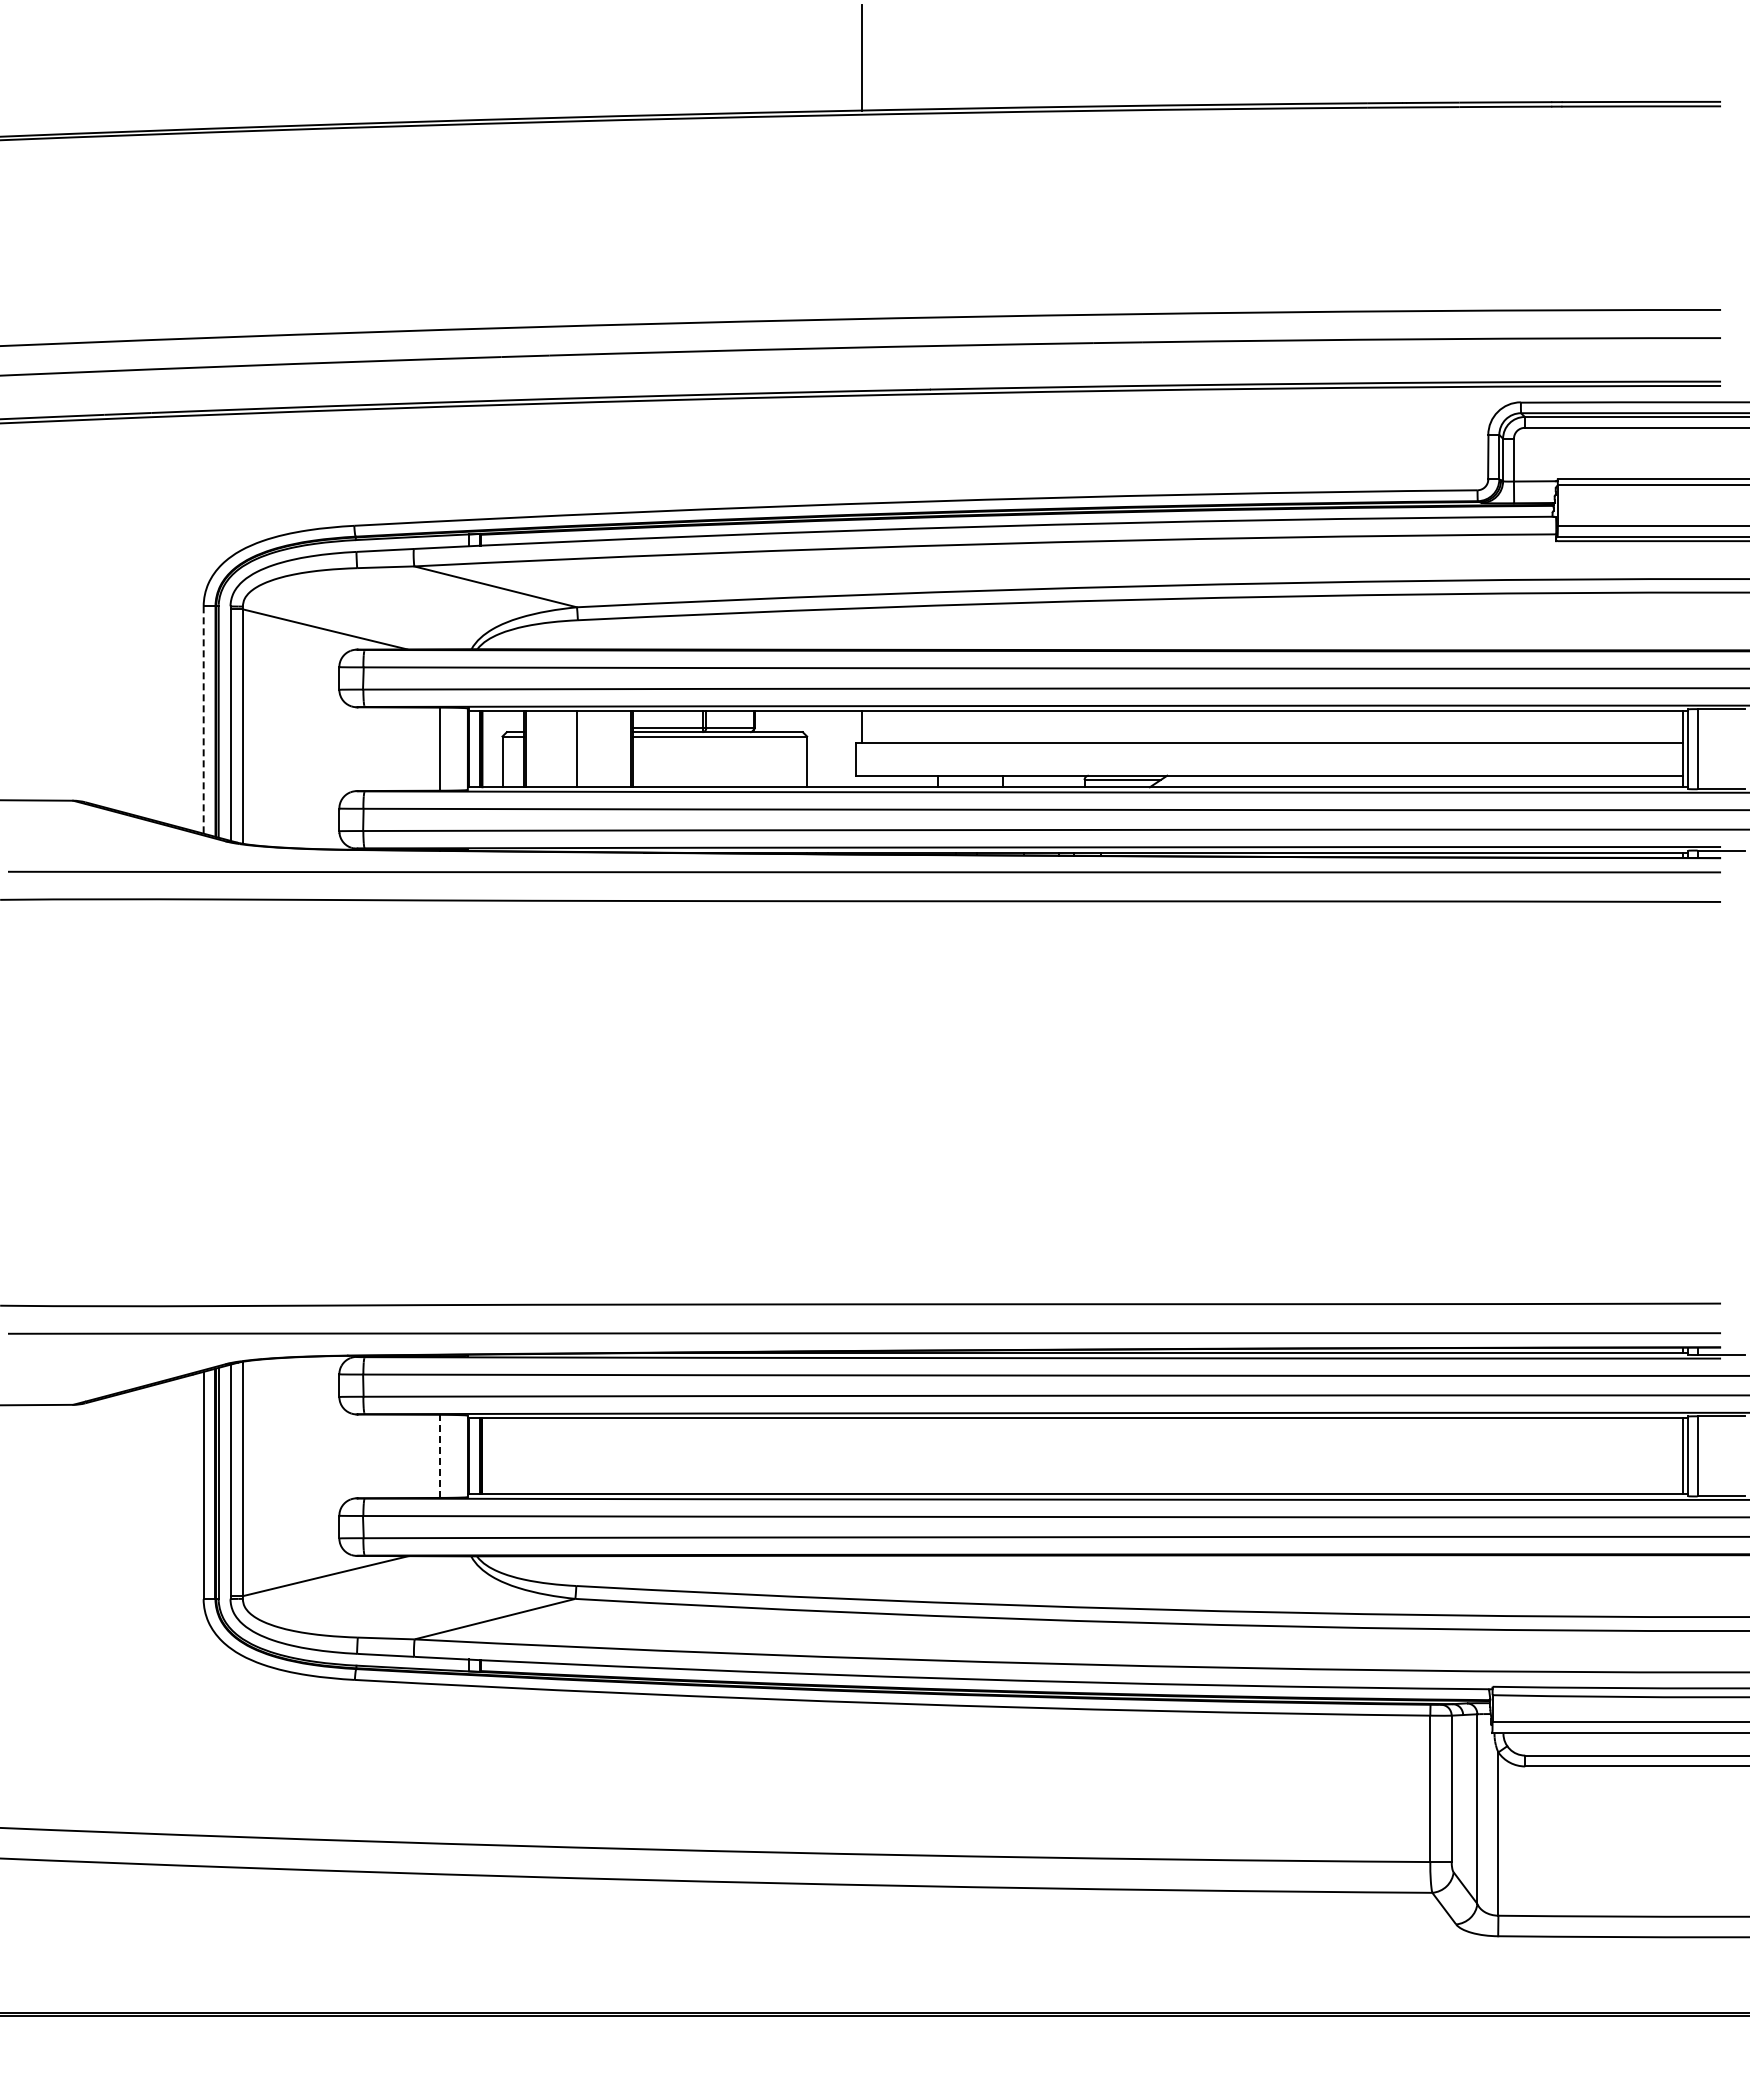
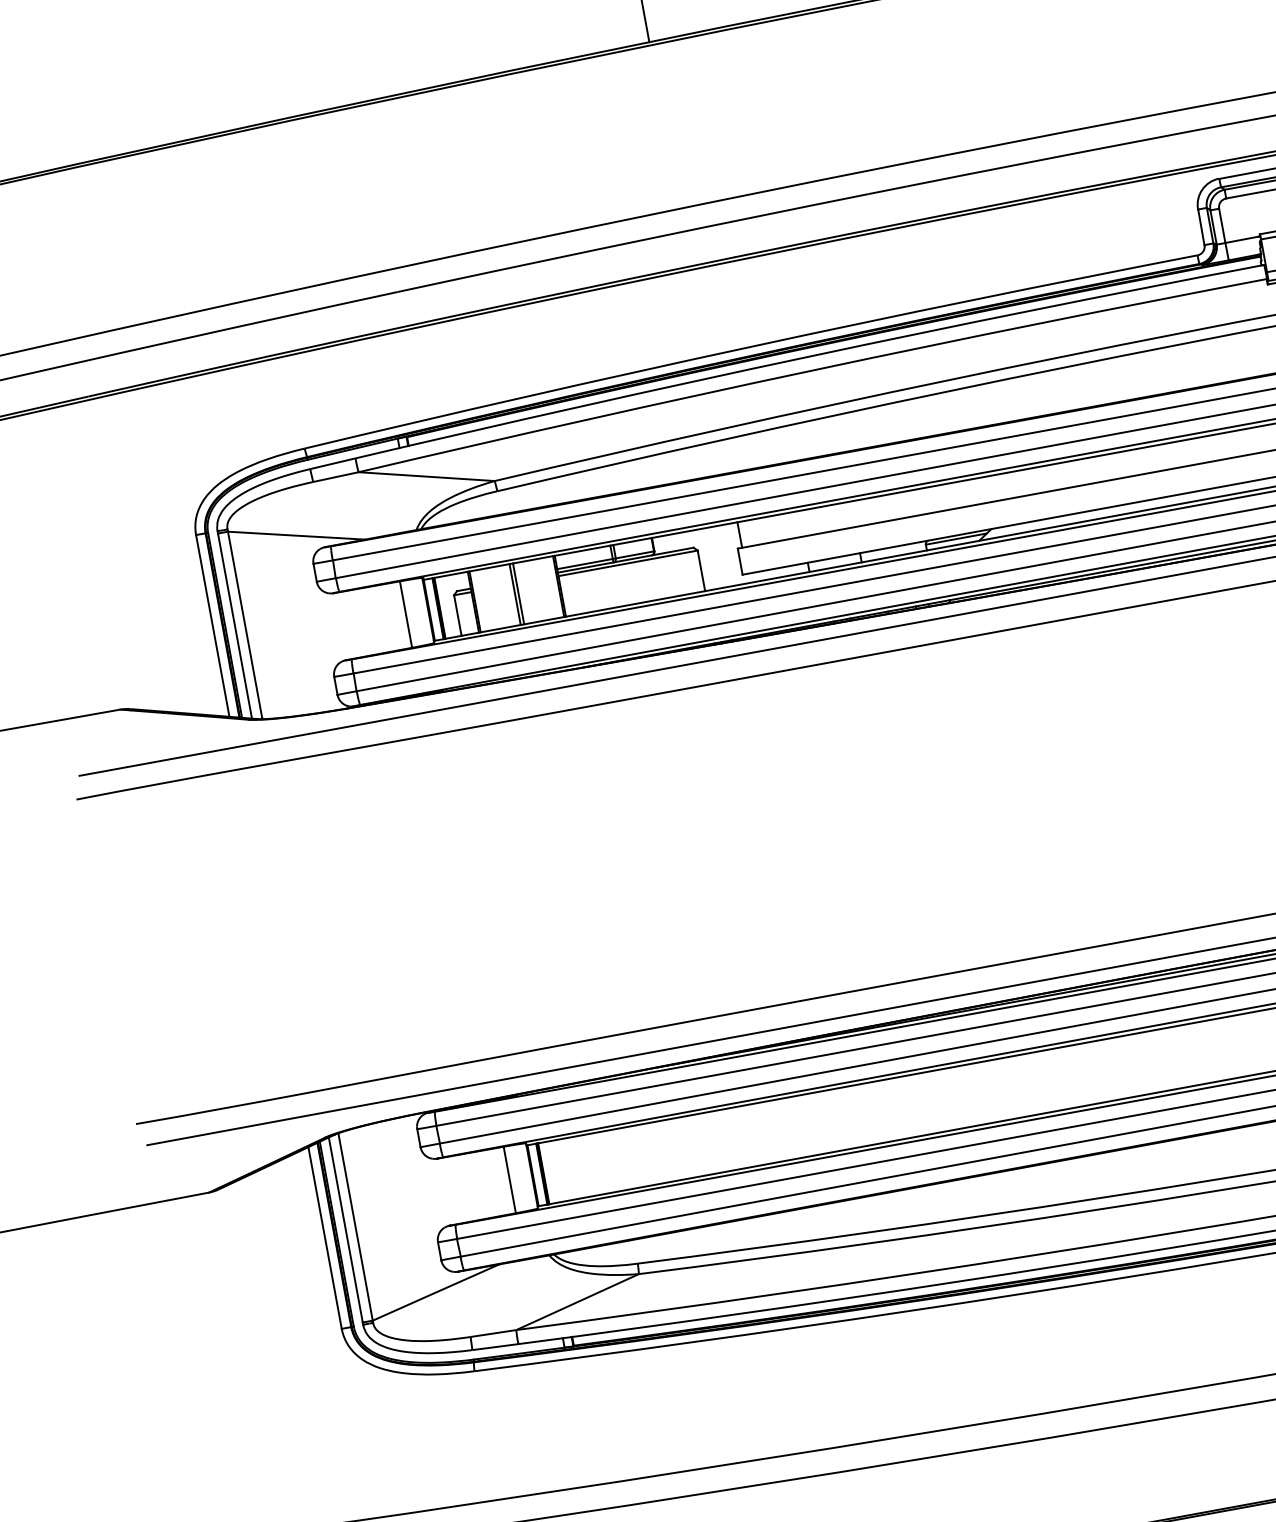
line: (203, 720) -> (212, 626), dashed -> solid
line: (580, 749) -> (518, 594), added
line: (440, 1456) -> (510, 1180), dashed -> solid

